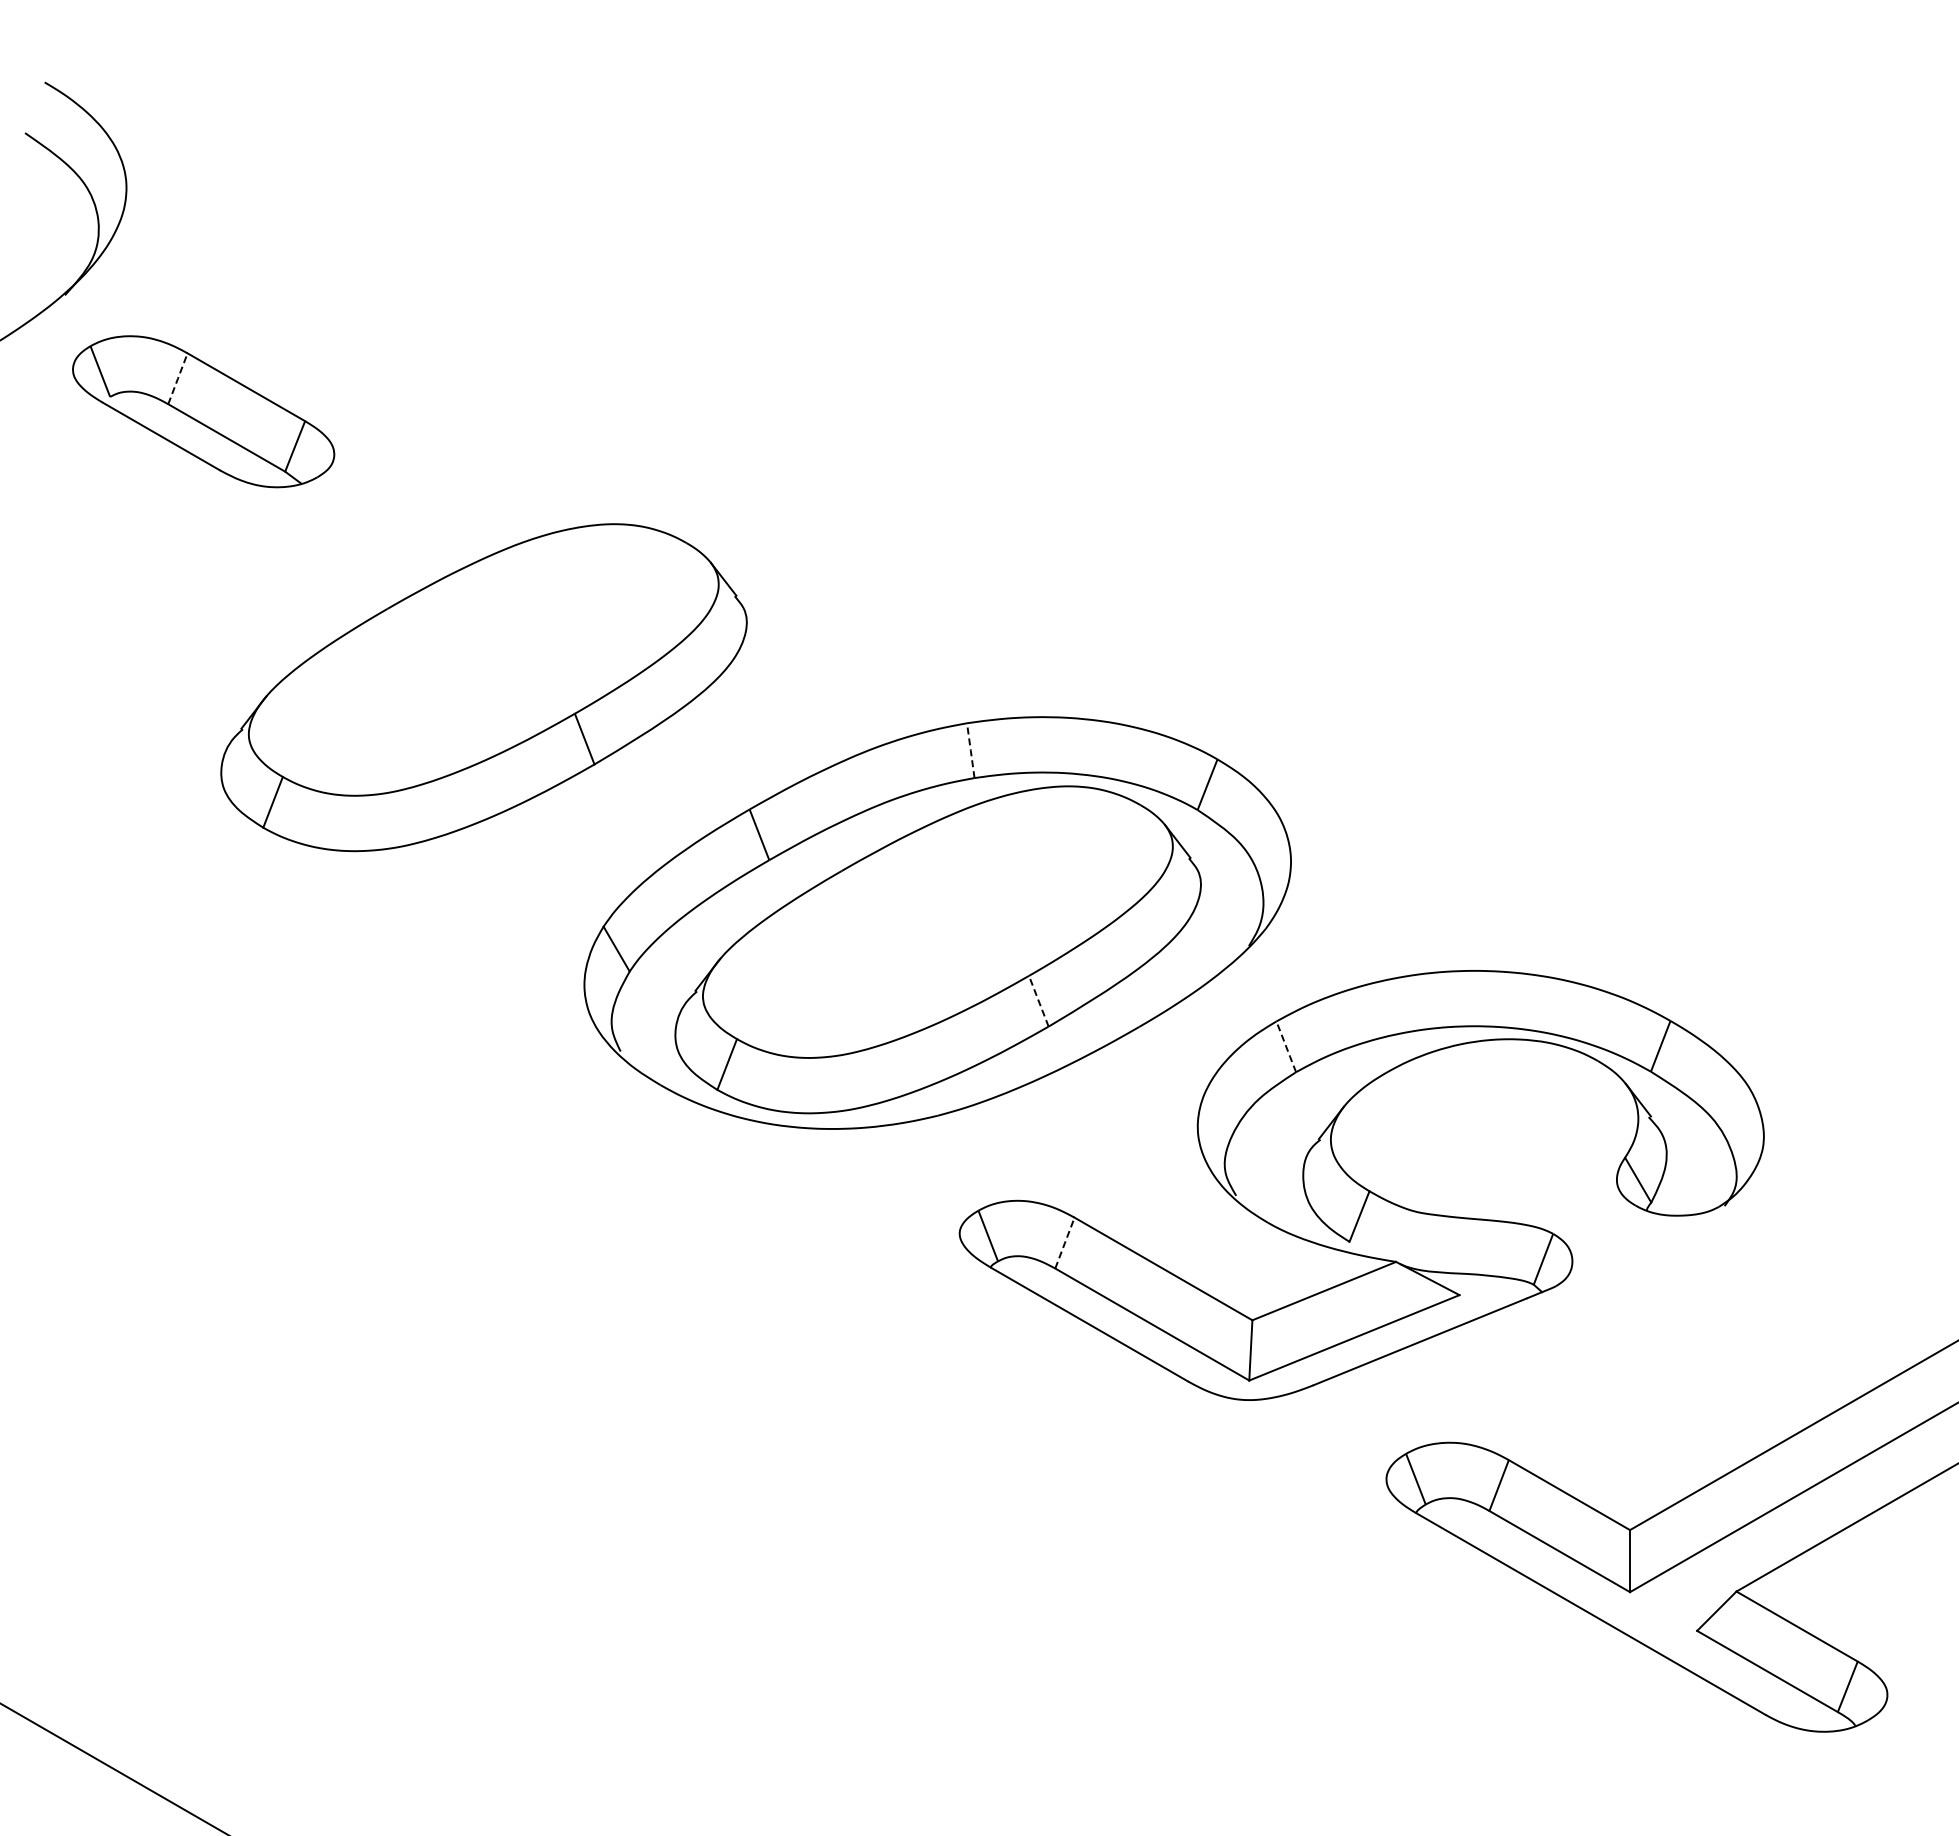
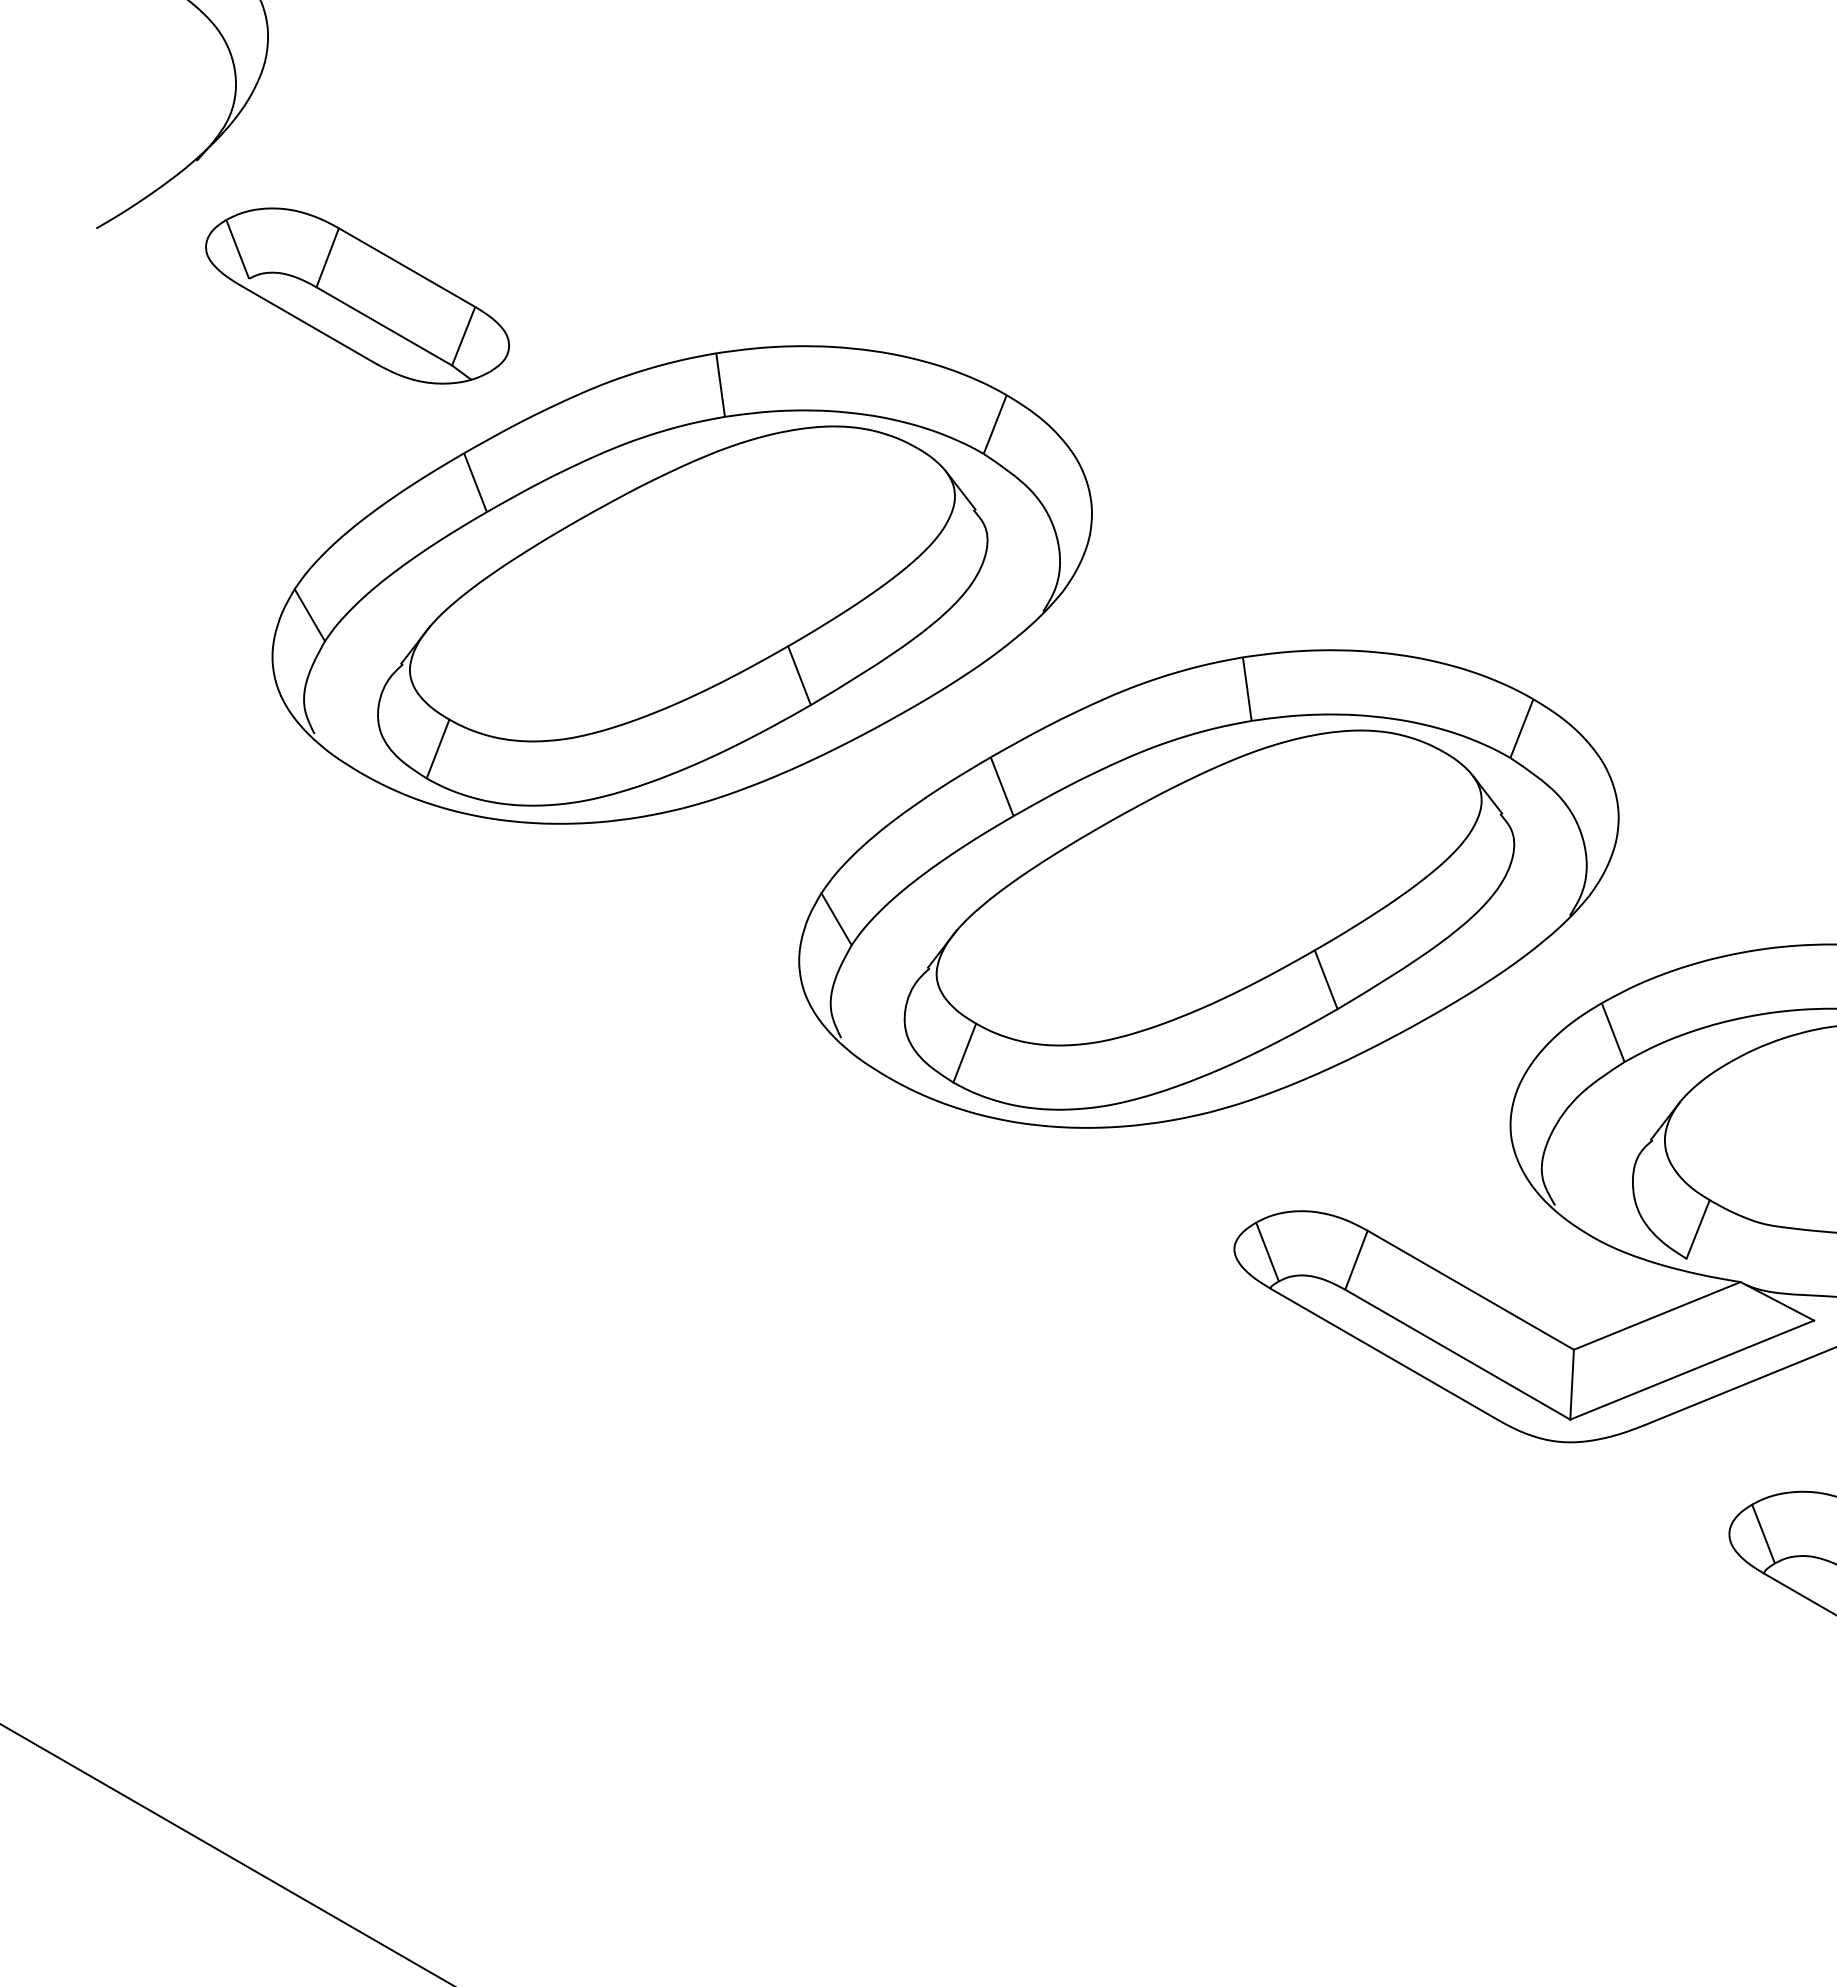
line: (177, 378) -> (327, 257), dashed -> solid
part: (483, 660) -> (682, 584), added
line: (970, 750) -> (1246, 688), dashed -> solid
line: (1038, 1000) -> (1325, 978), dashed -> solid
line: (1286, 1047) -> (1613, 1033), dashed -> solid
line: (1064, 1243) -> (1355, 1260), dashed -> solid

